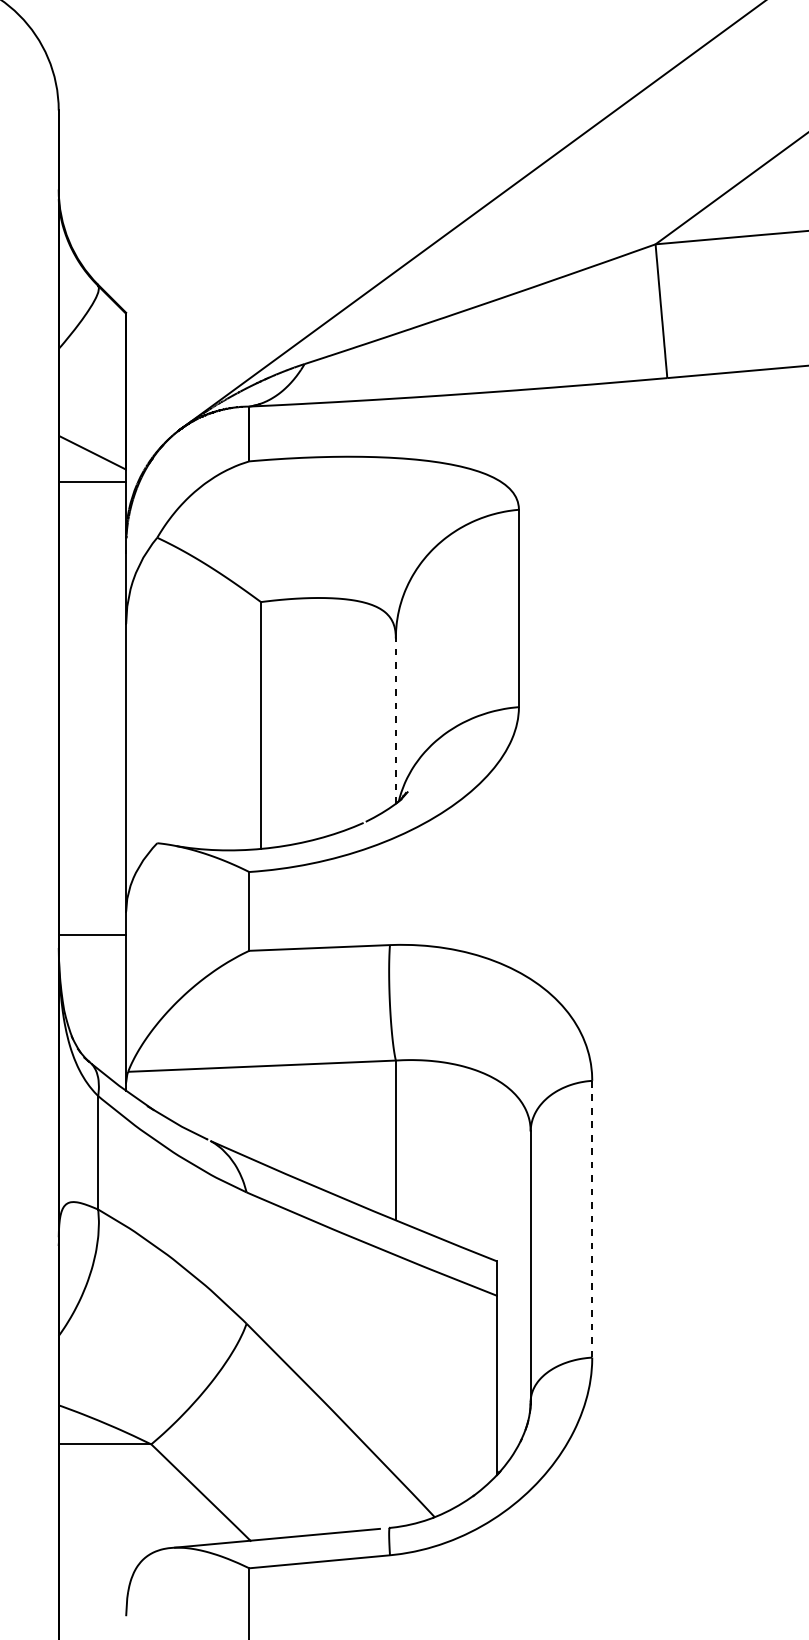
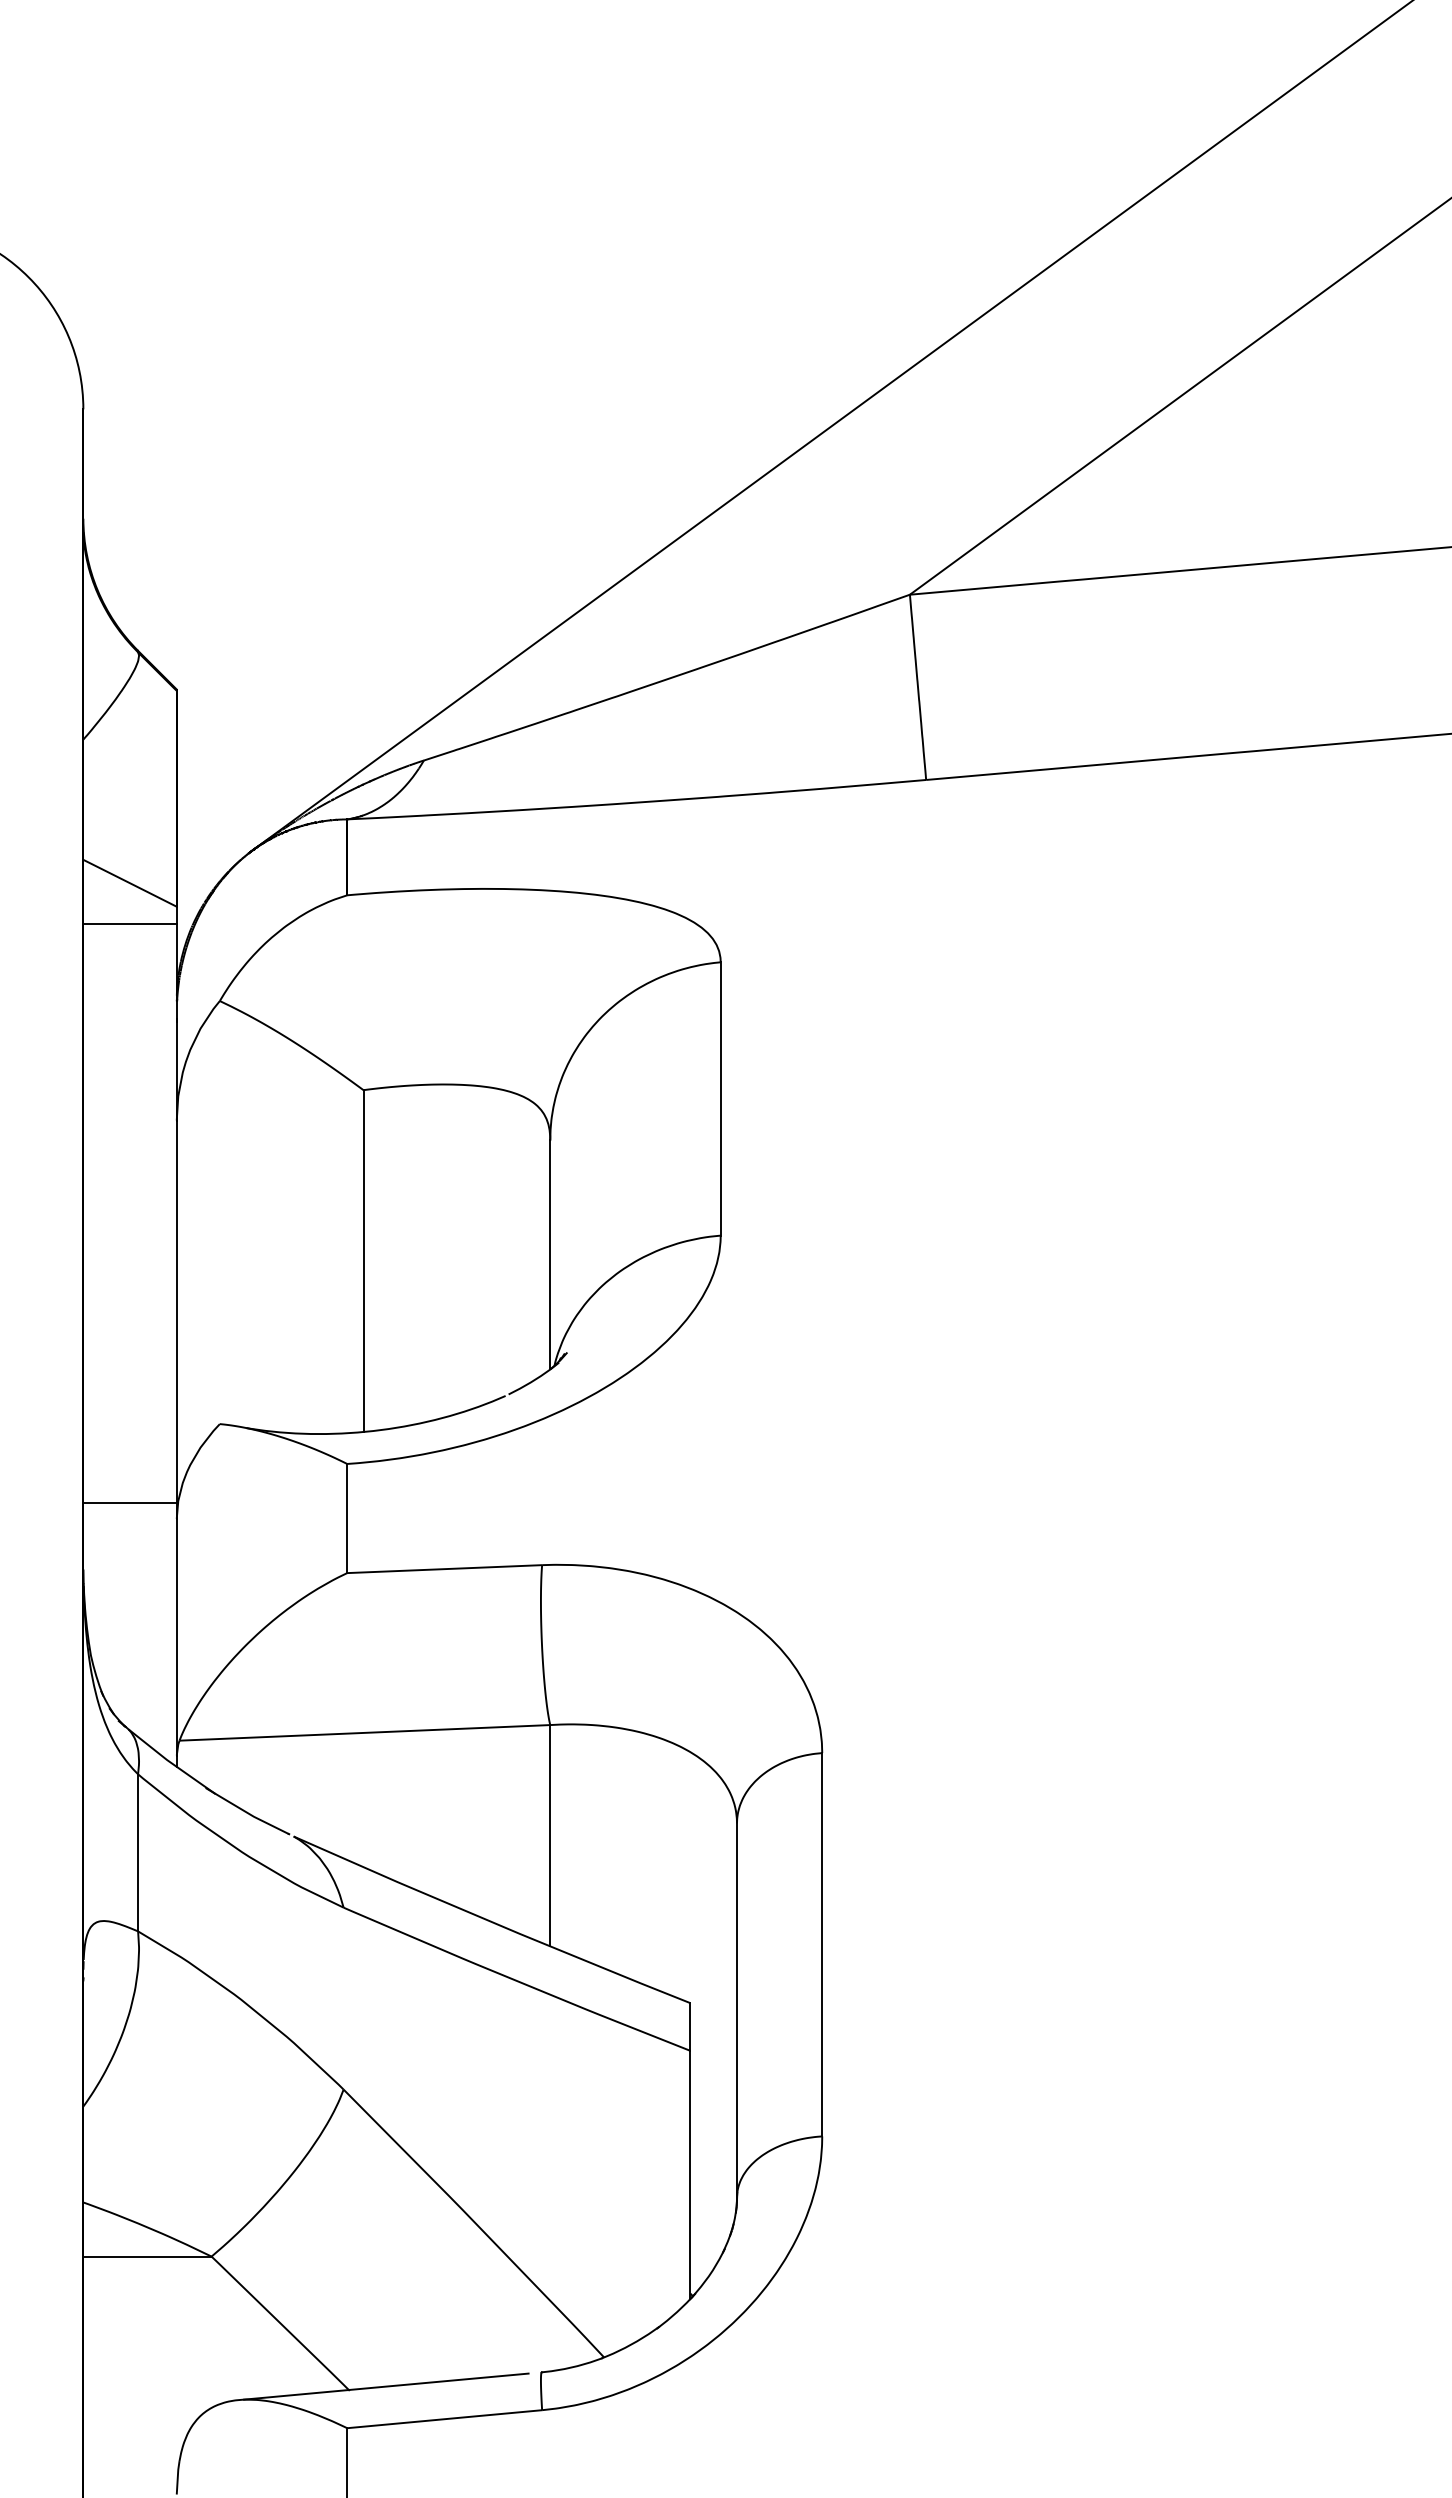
line: (396, 720) -> (550, 1254), dashed -> solid
line: (92, 935) -> (129, 1502), moved
line: (592, 1219) -> (822, 1944), dashed -> solid

